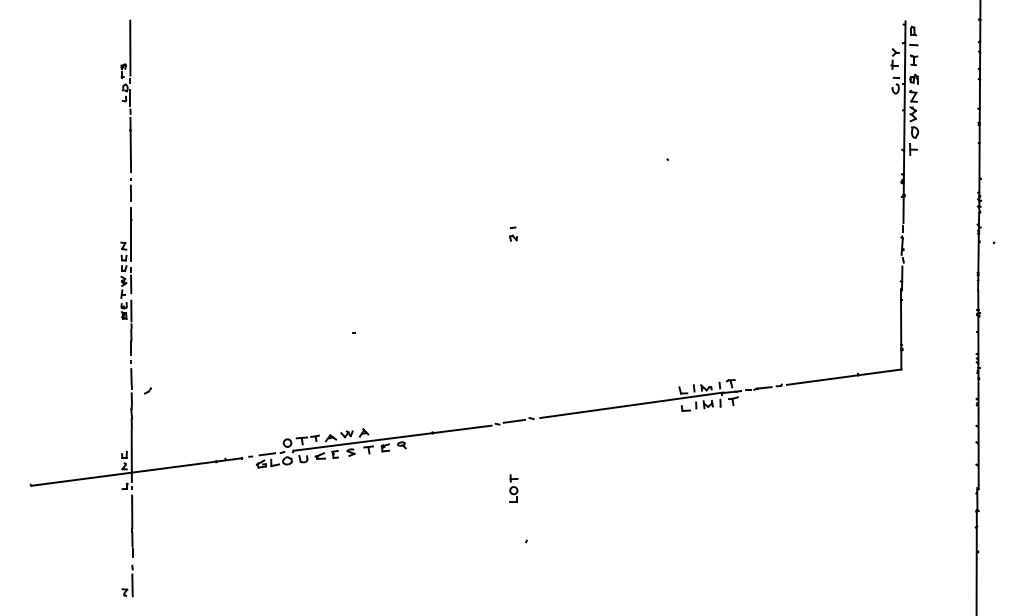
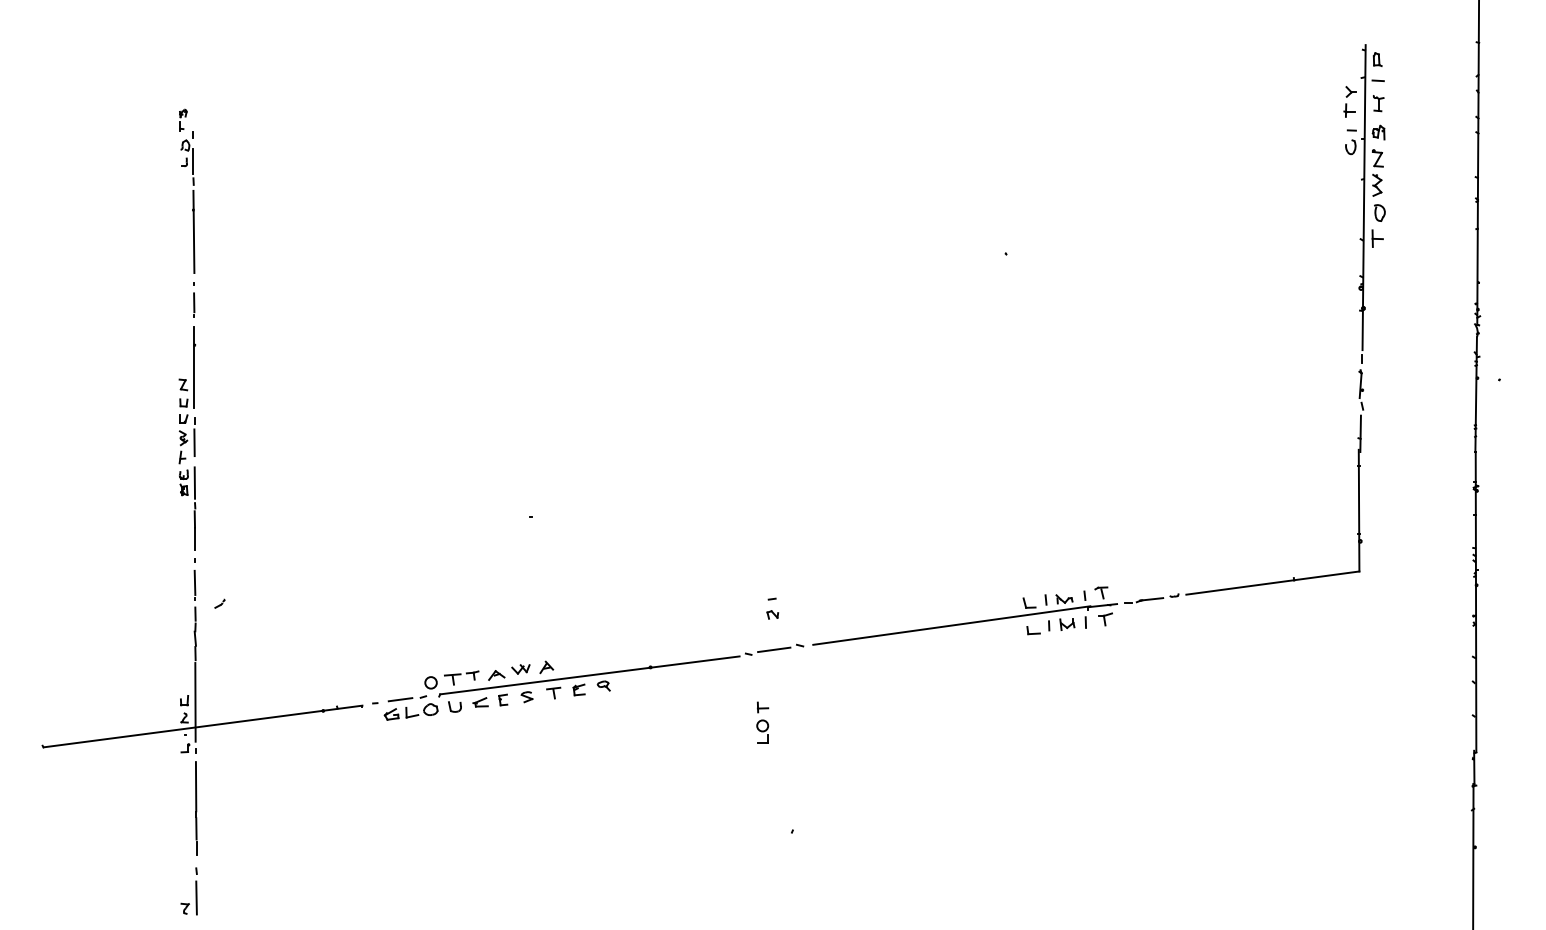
line: (130, 47) -> (193, 84), removed
part: (513, 233) -> (772, 607), moved
part: (513, 488) -> (762, 722), moved

